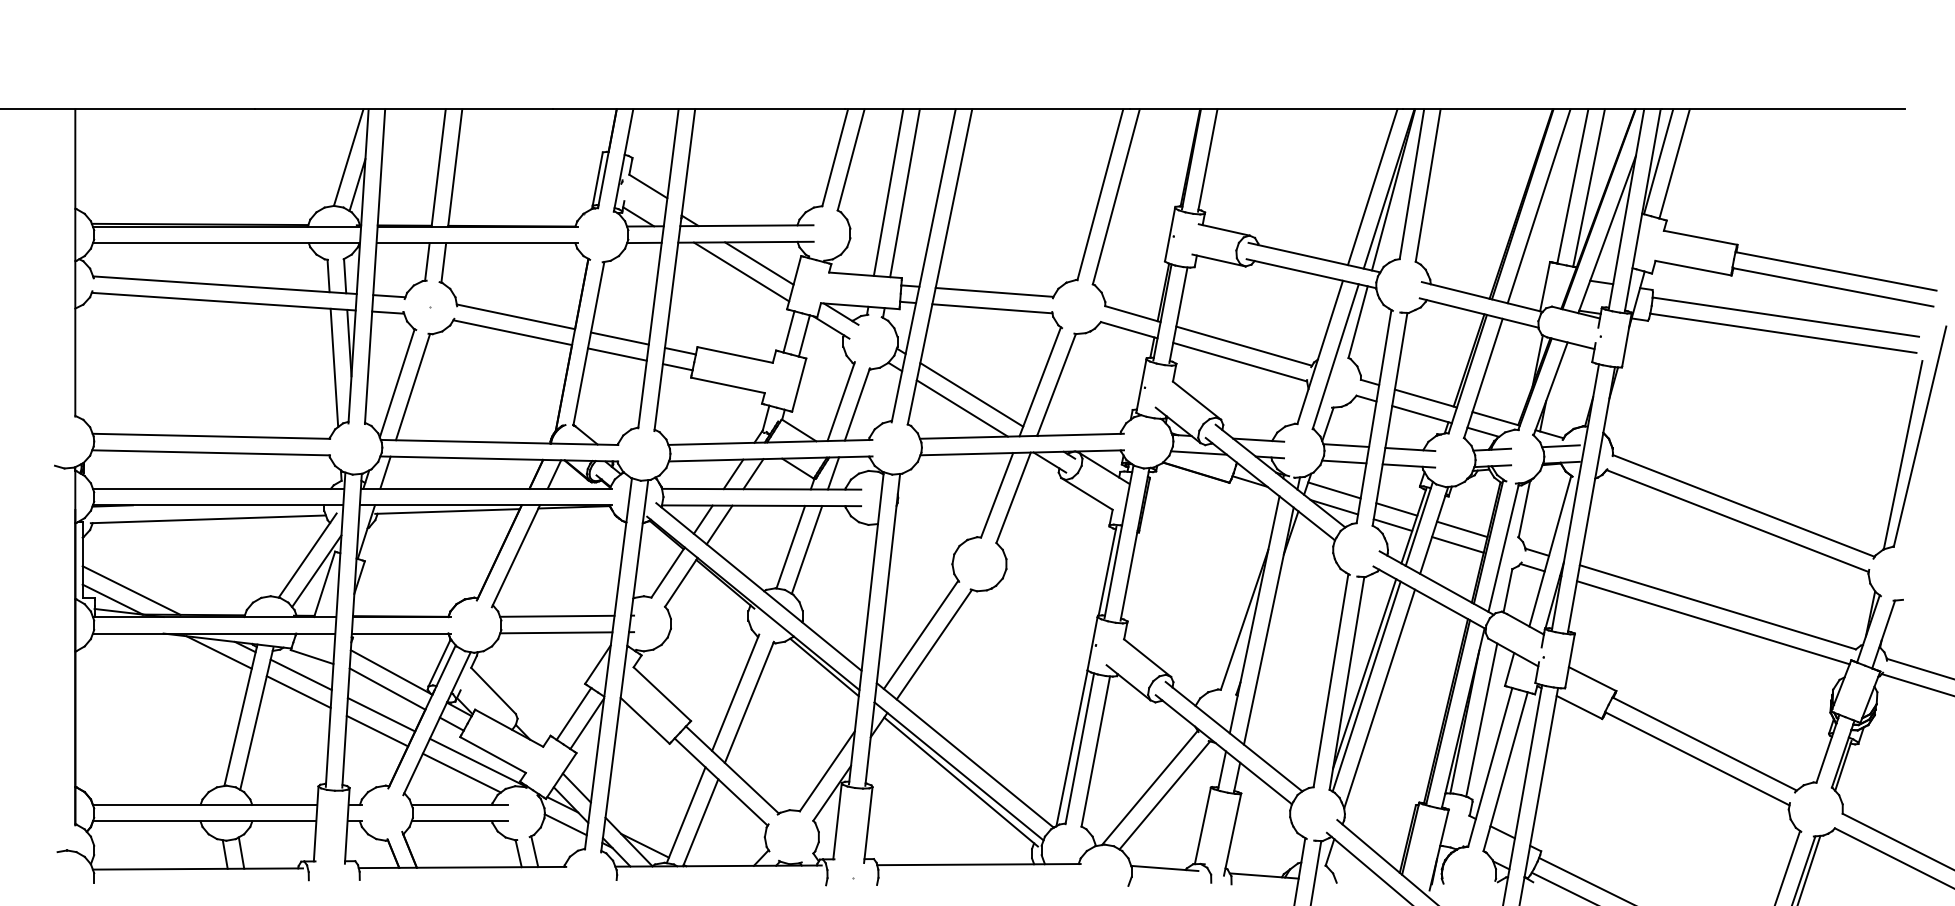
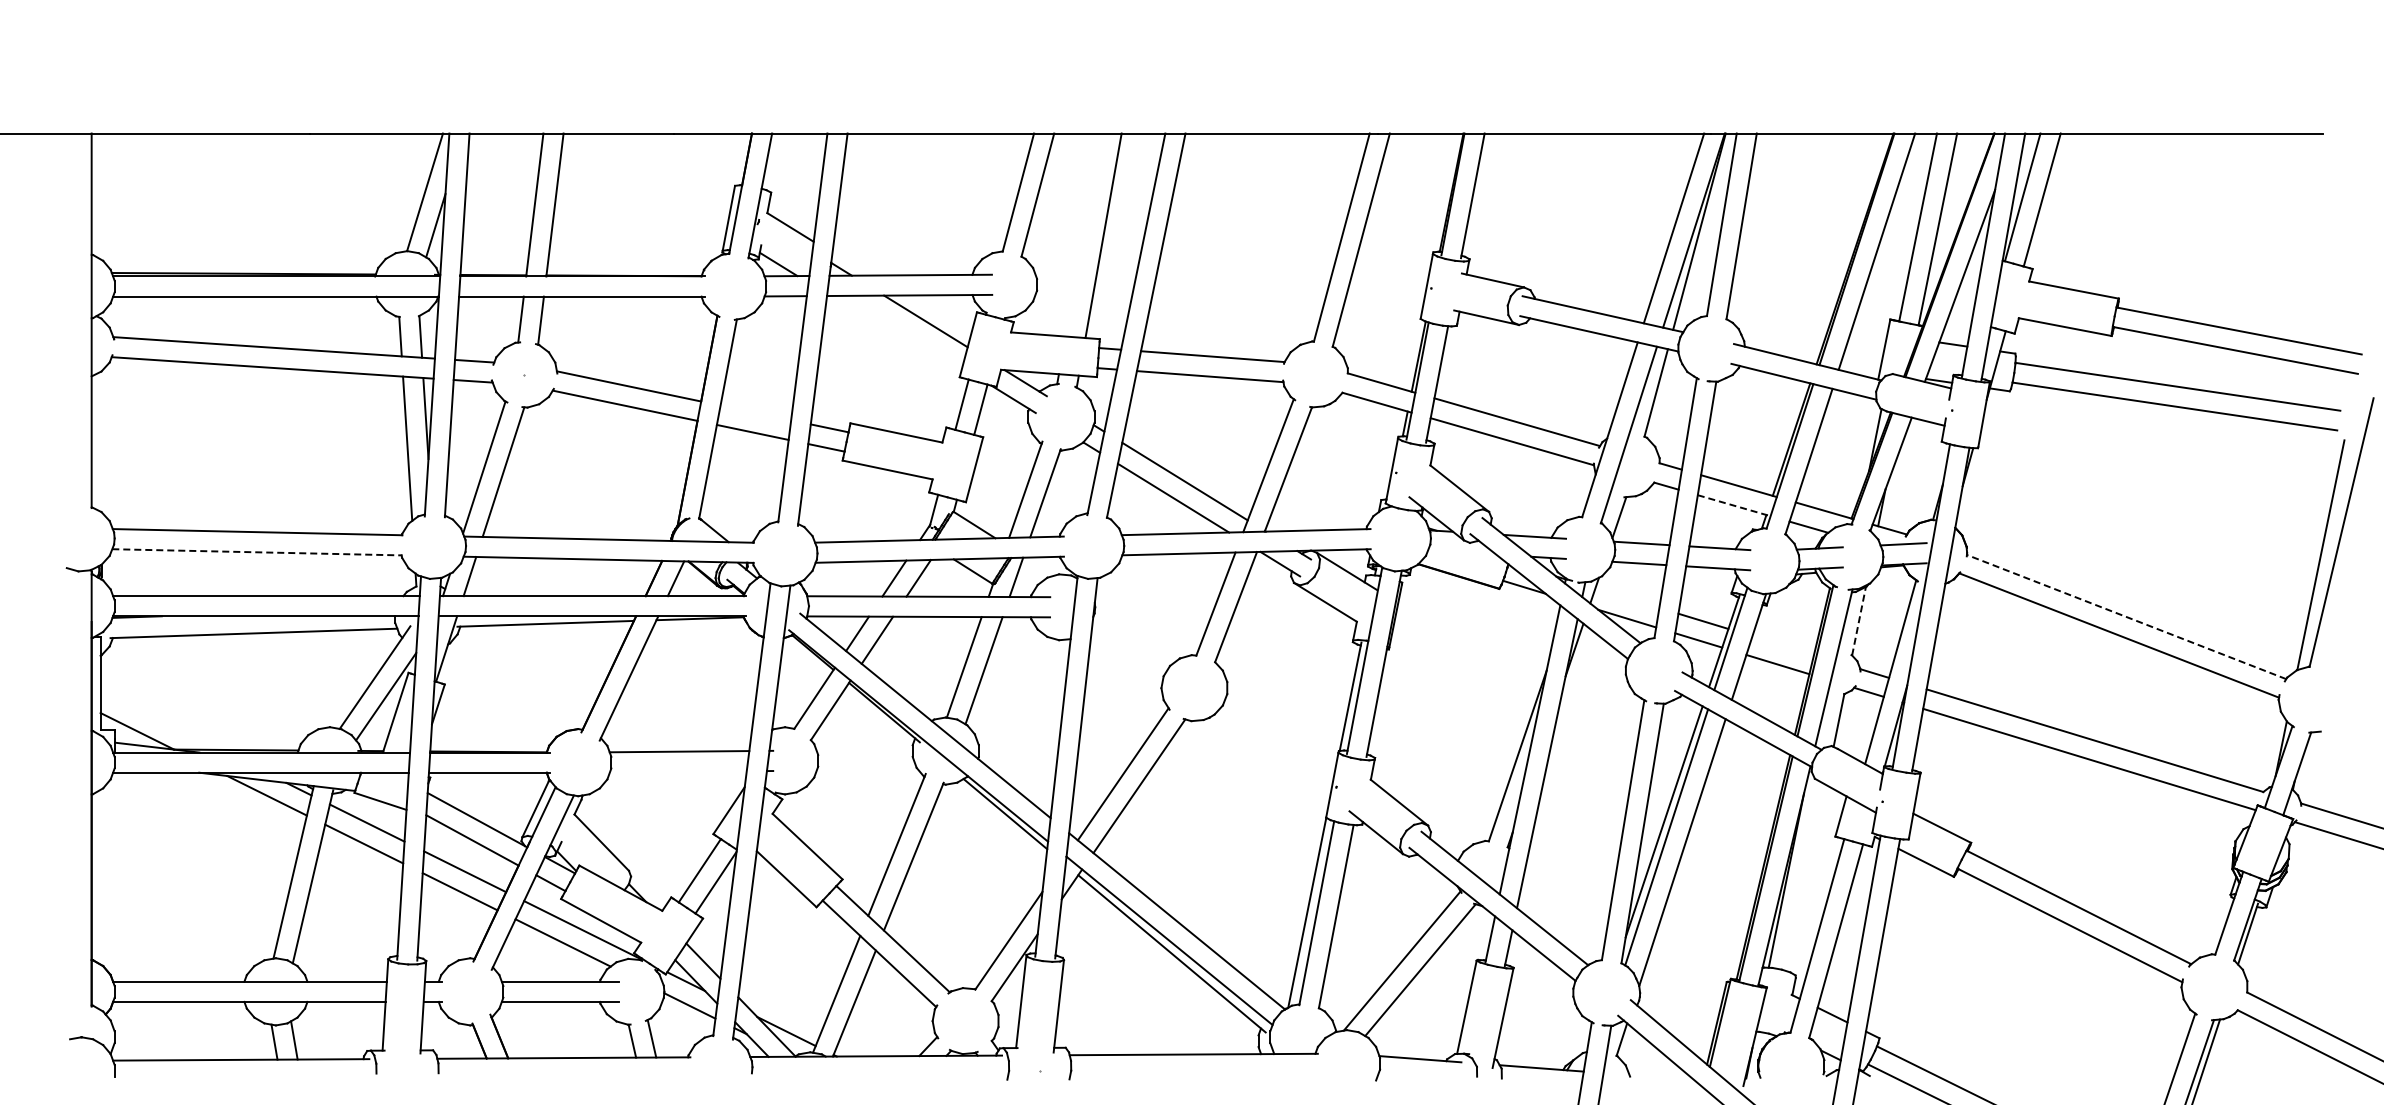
line: (888, 192) -> (1083, 234), removed
line: (741, 271) -> (904, 331), removed
line: (619, 338) -> (755, 412), removed
line: (1422, 414) -> (1734, 505), solid -> dashed
line: (211, 453) -> (257, 552), solid -> dashed
line: (1199, 453) -> (1462, 552), removed
line: (1334, 489) -> (1627, 597), removed
line: (1743, 505) -> (2126, 616), solid -> dashed
line: (1524, 509) -> (1859, 621), solid -> dashed
line: (1461, 529) -> (1782, 645), removed
line: (130, 589) -> (159, 719), removed
line: (555, 632) -> (677, 771), removed
line: (1481, 719) -> (1806, 877), removed

